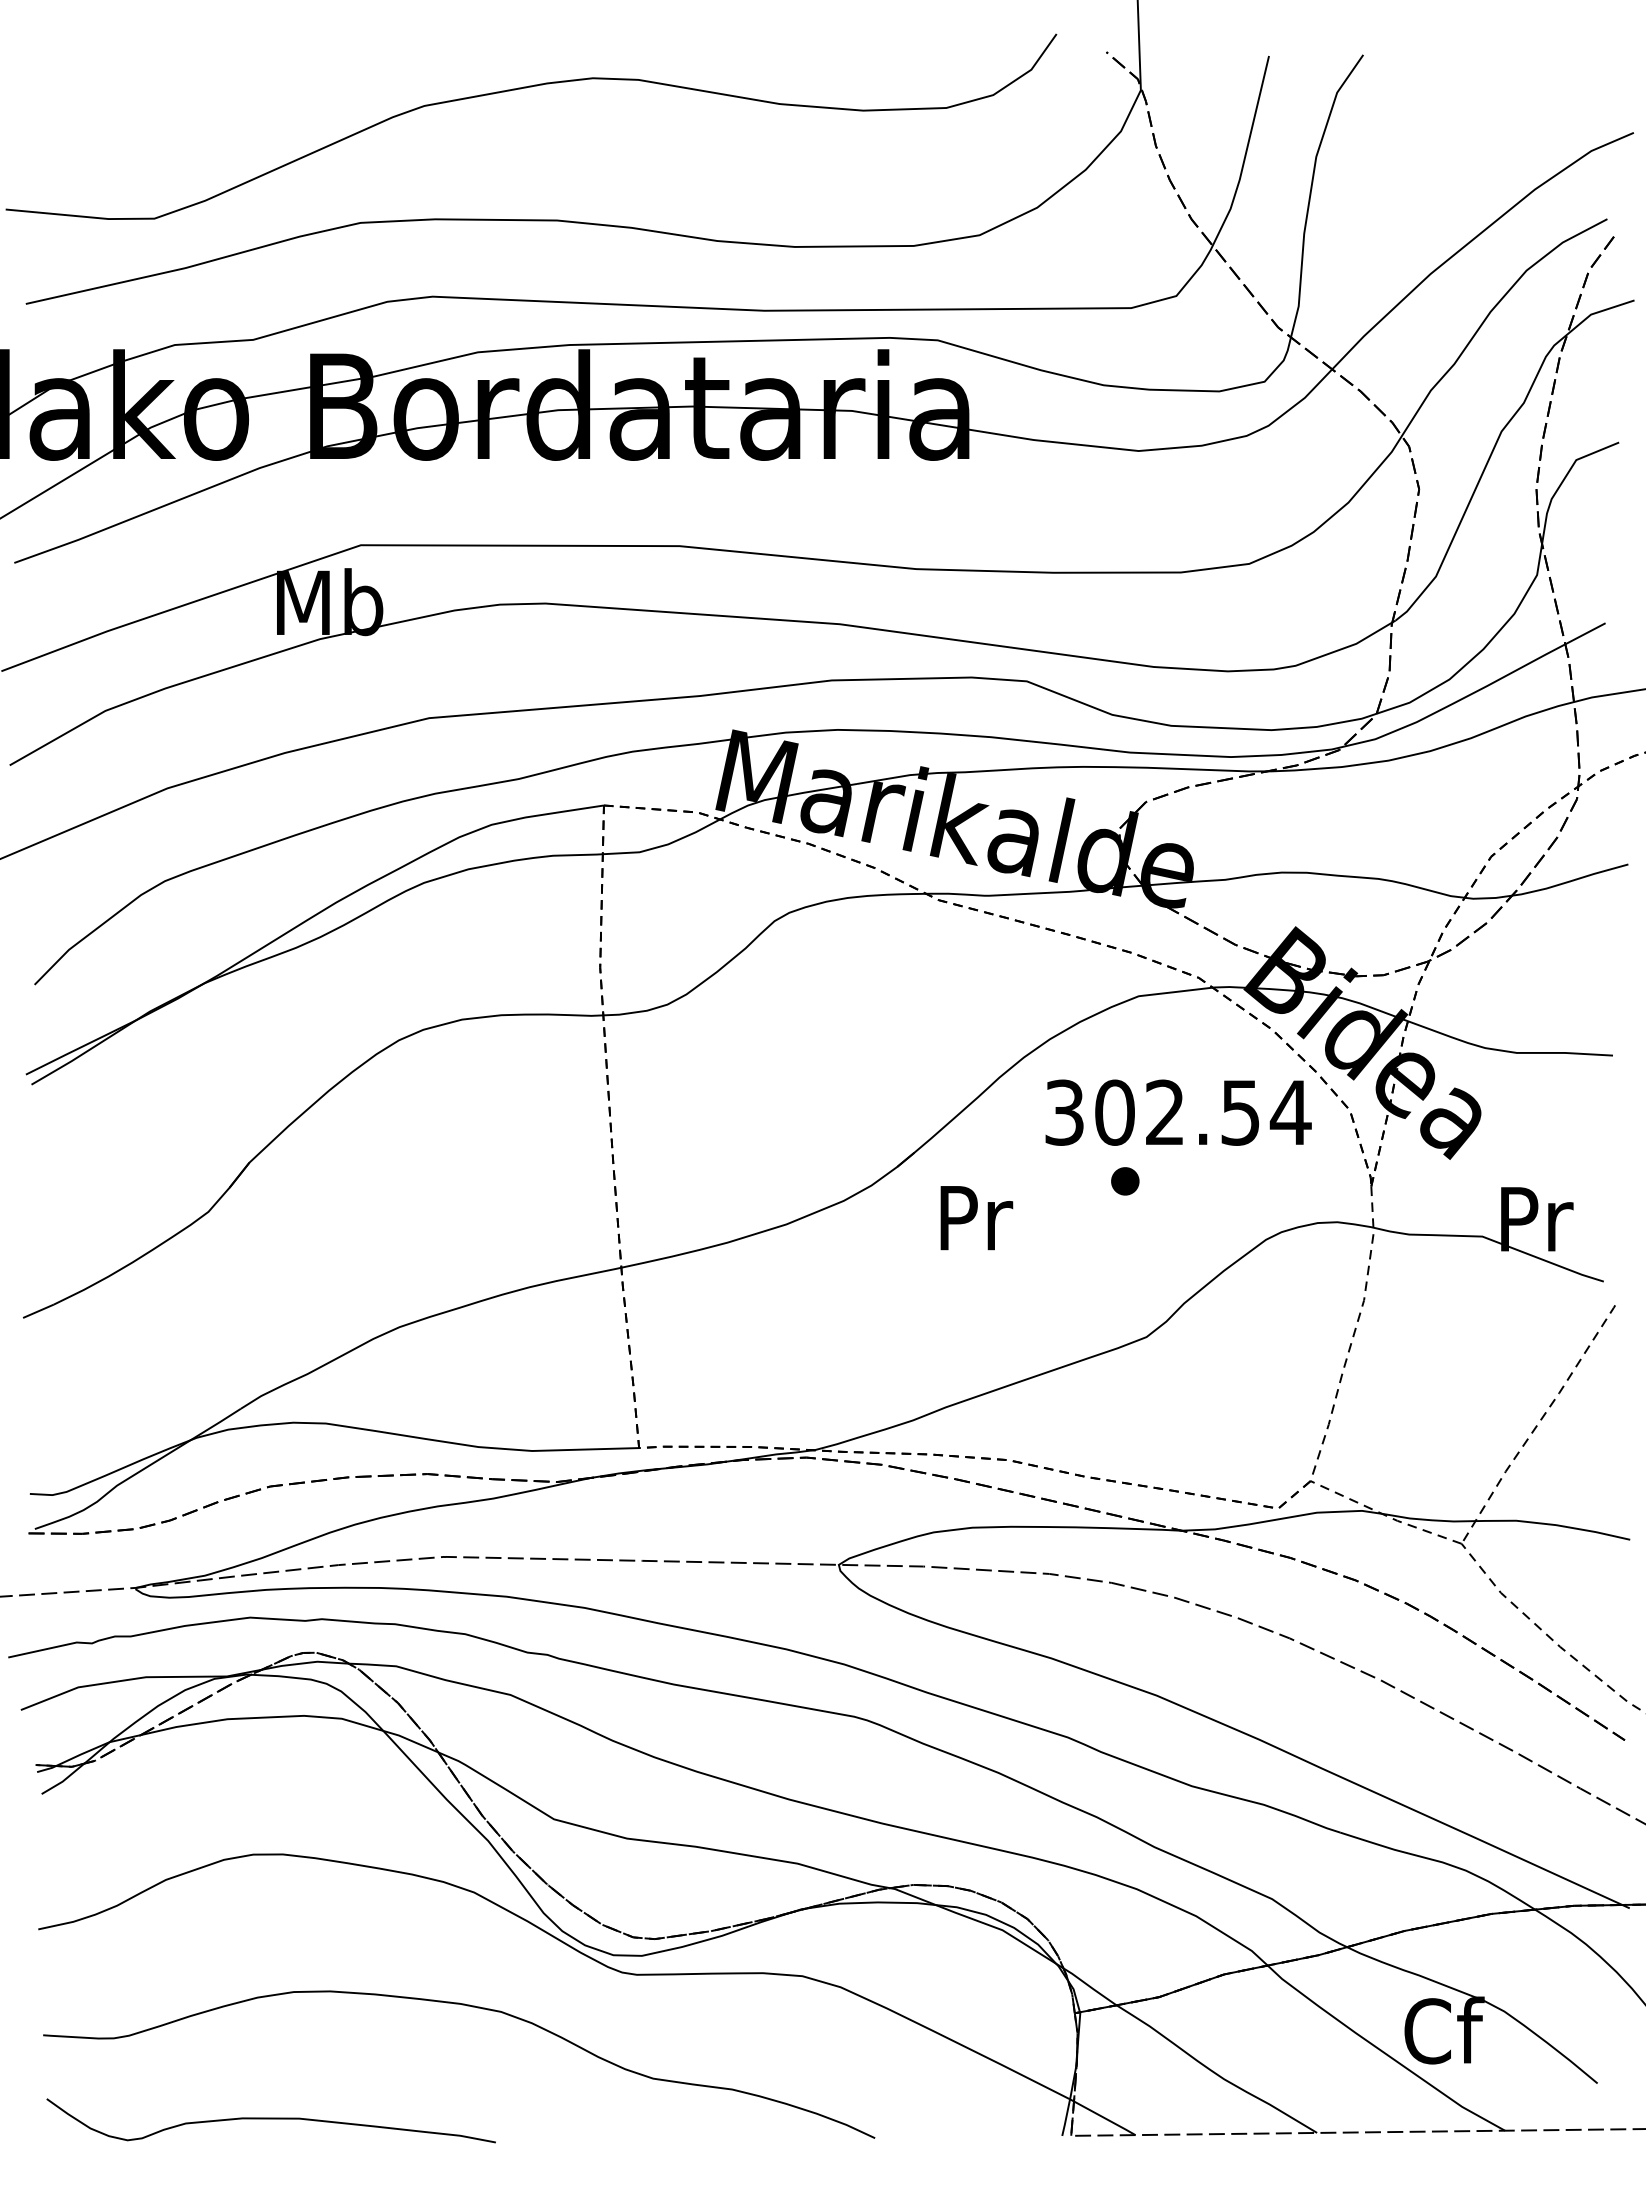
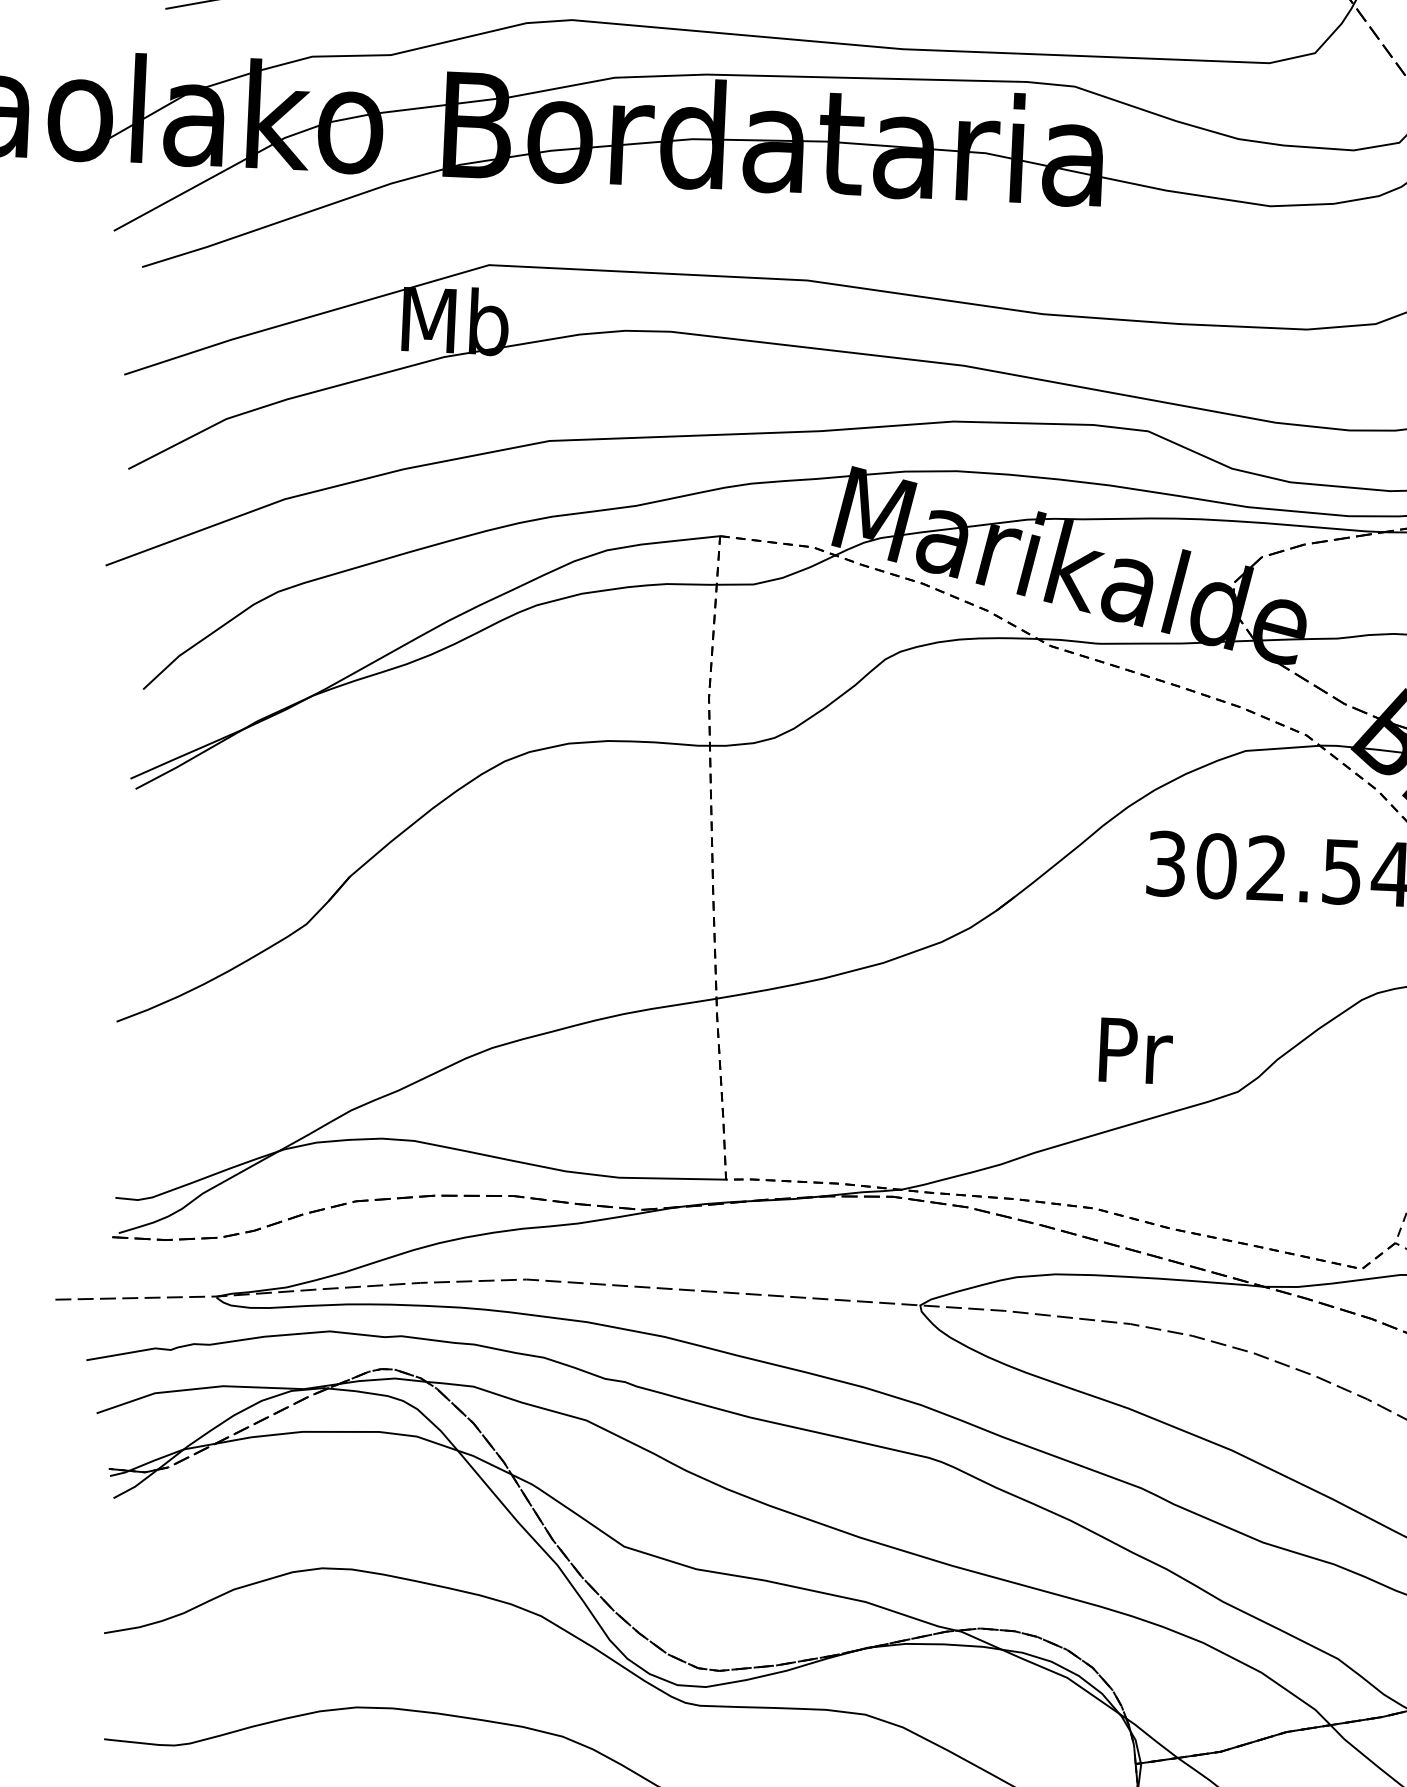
part: (1125, 1181) -> (1224, 935), removed
text: (976, 1218) -> (1135, 1051), moved

